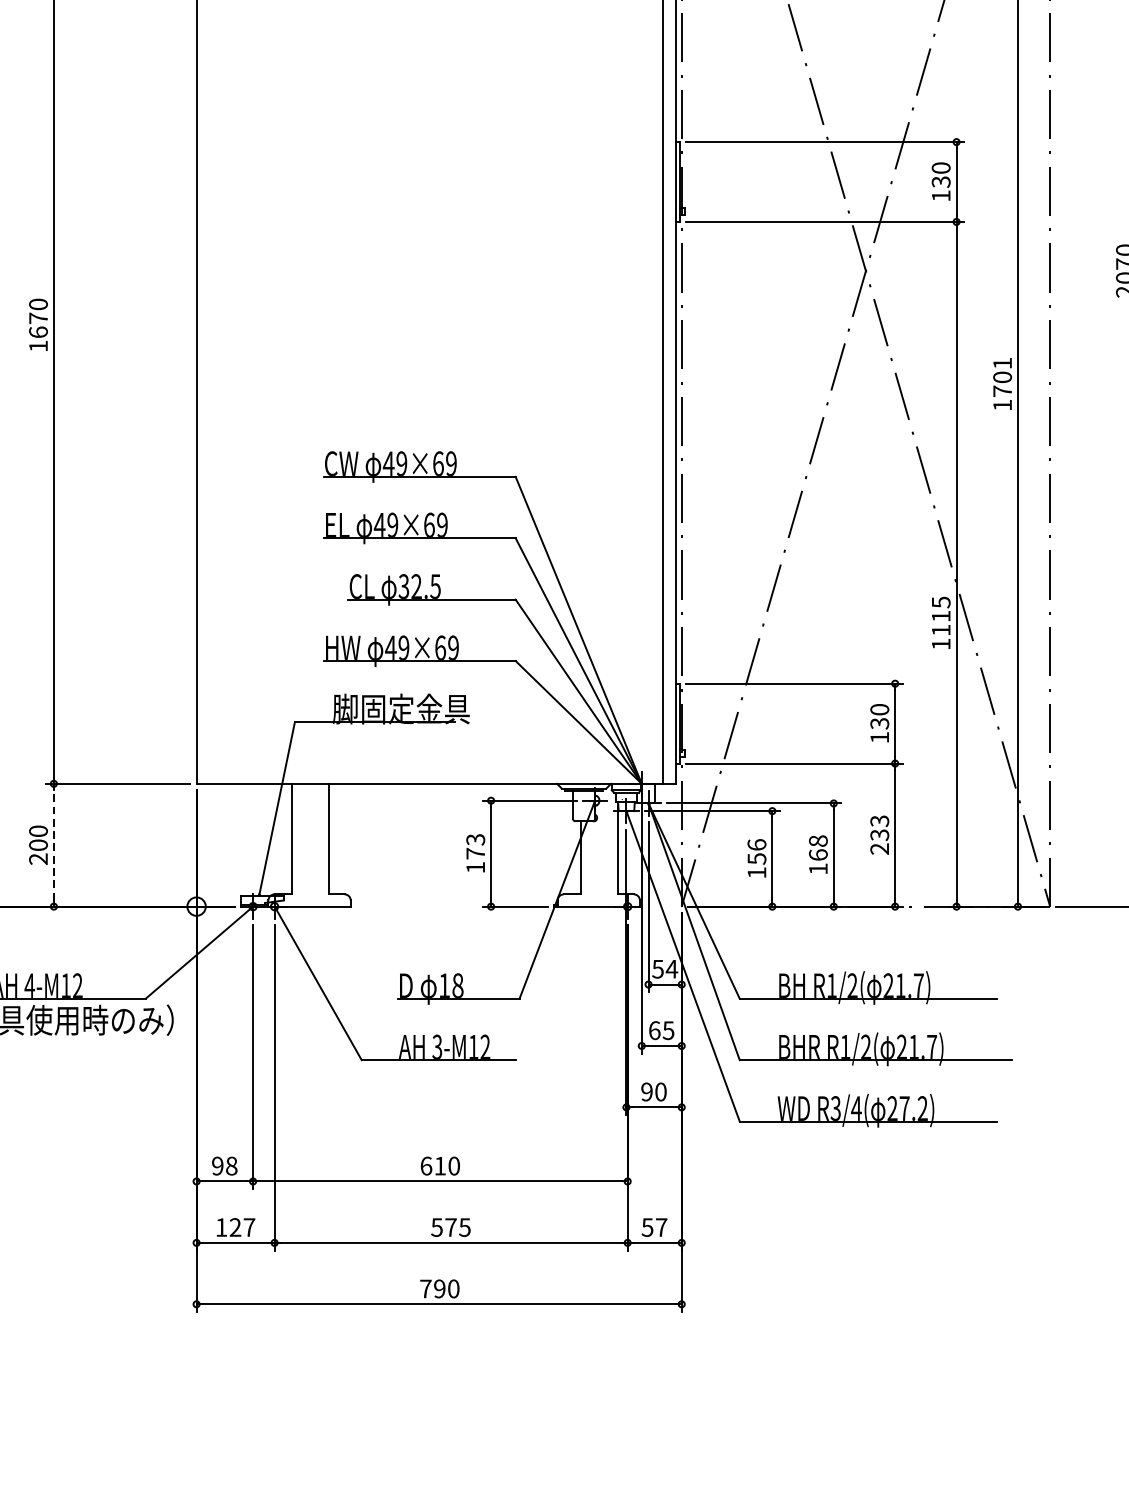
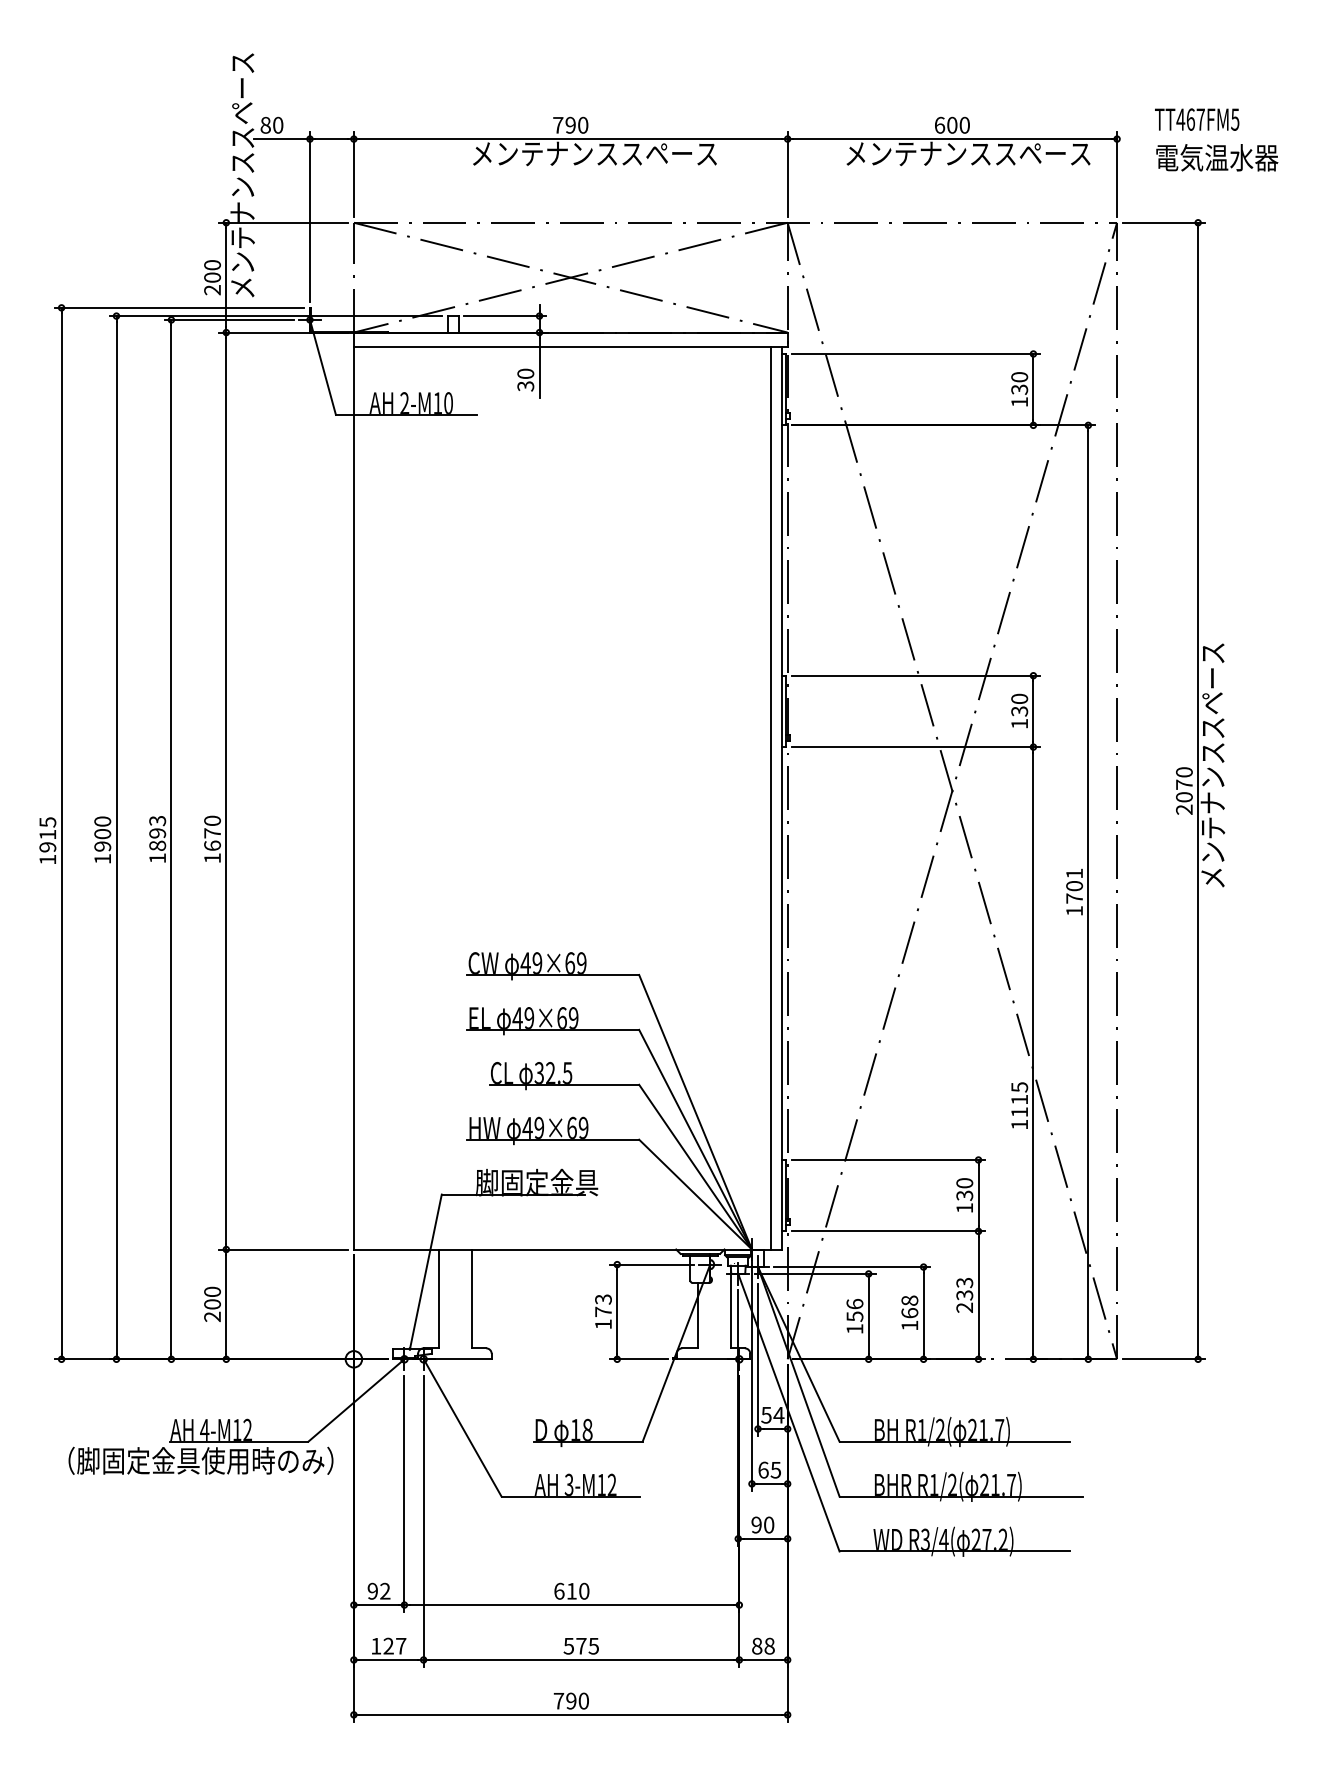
line: (54, 844) -> (226, 1303), dashed -> solid
text: (231, 1166) -> (385, 1591), 98 -> 92
text: (653, 1226) -> (762, 1645), 57 -> 88

